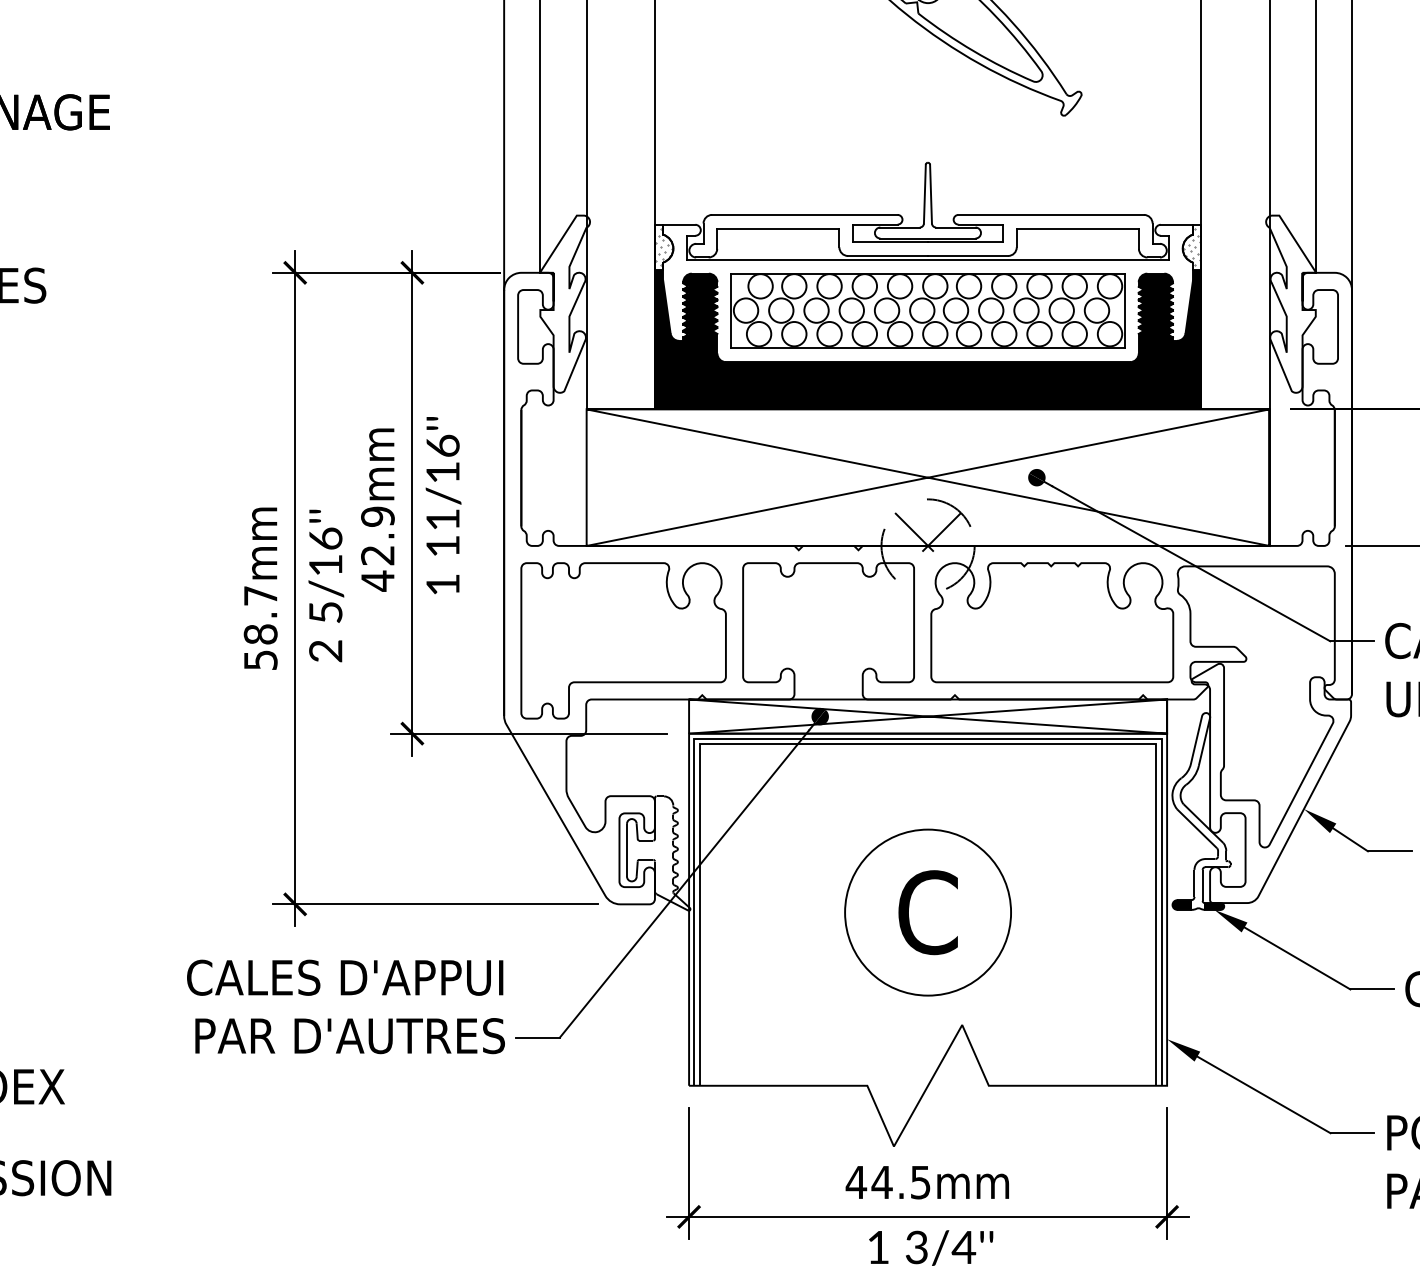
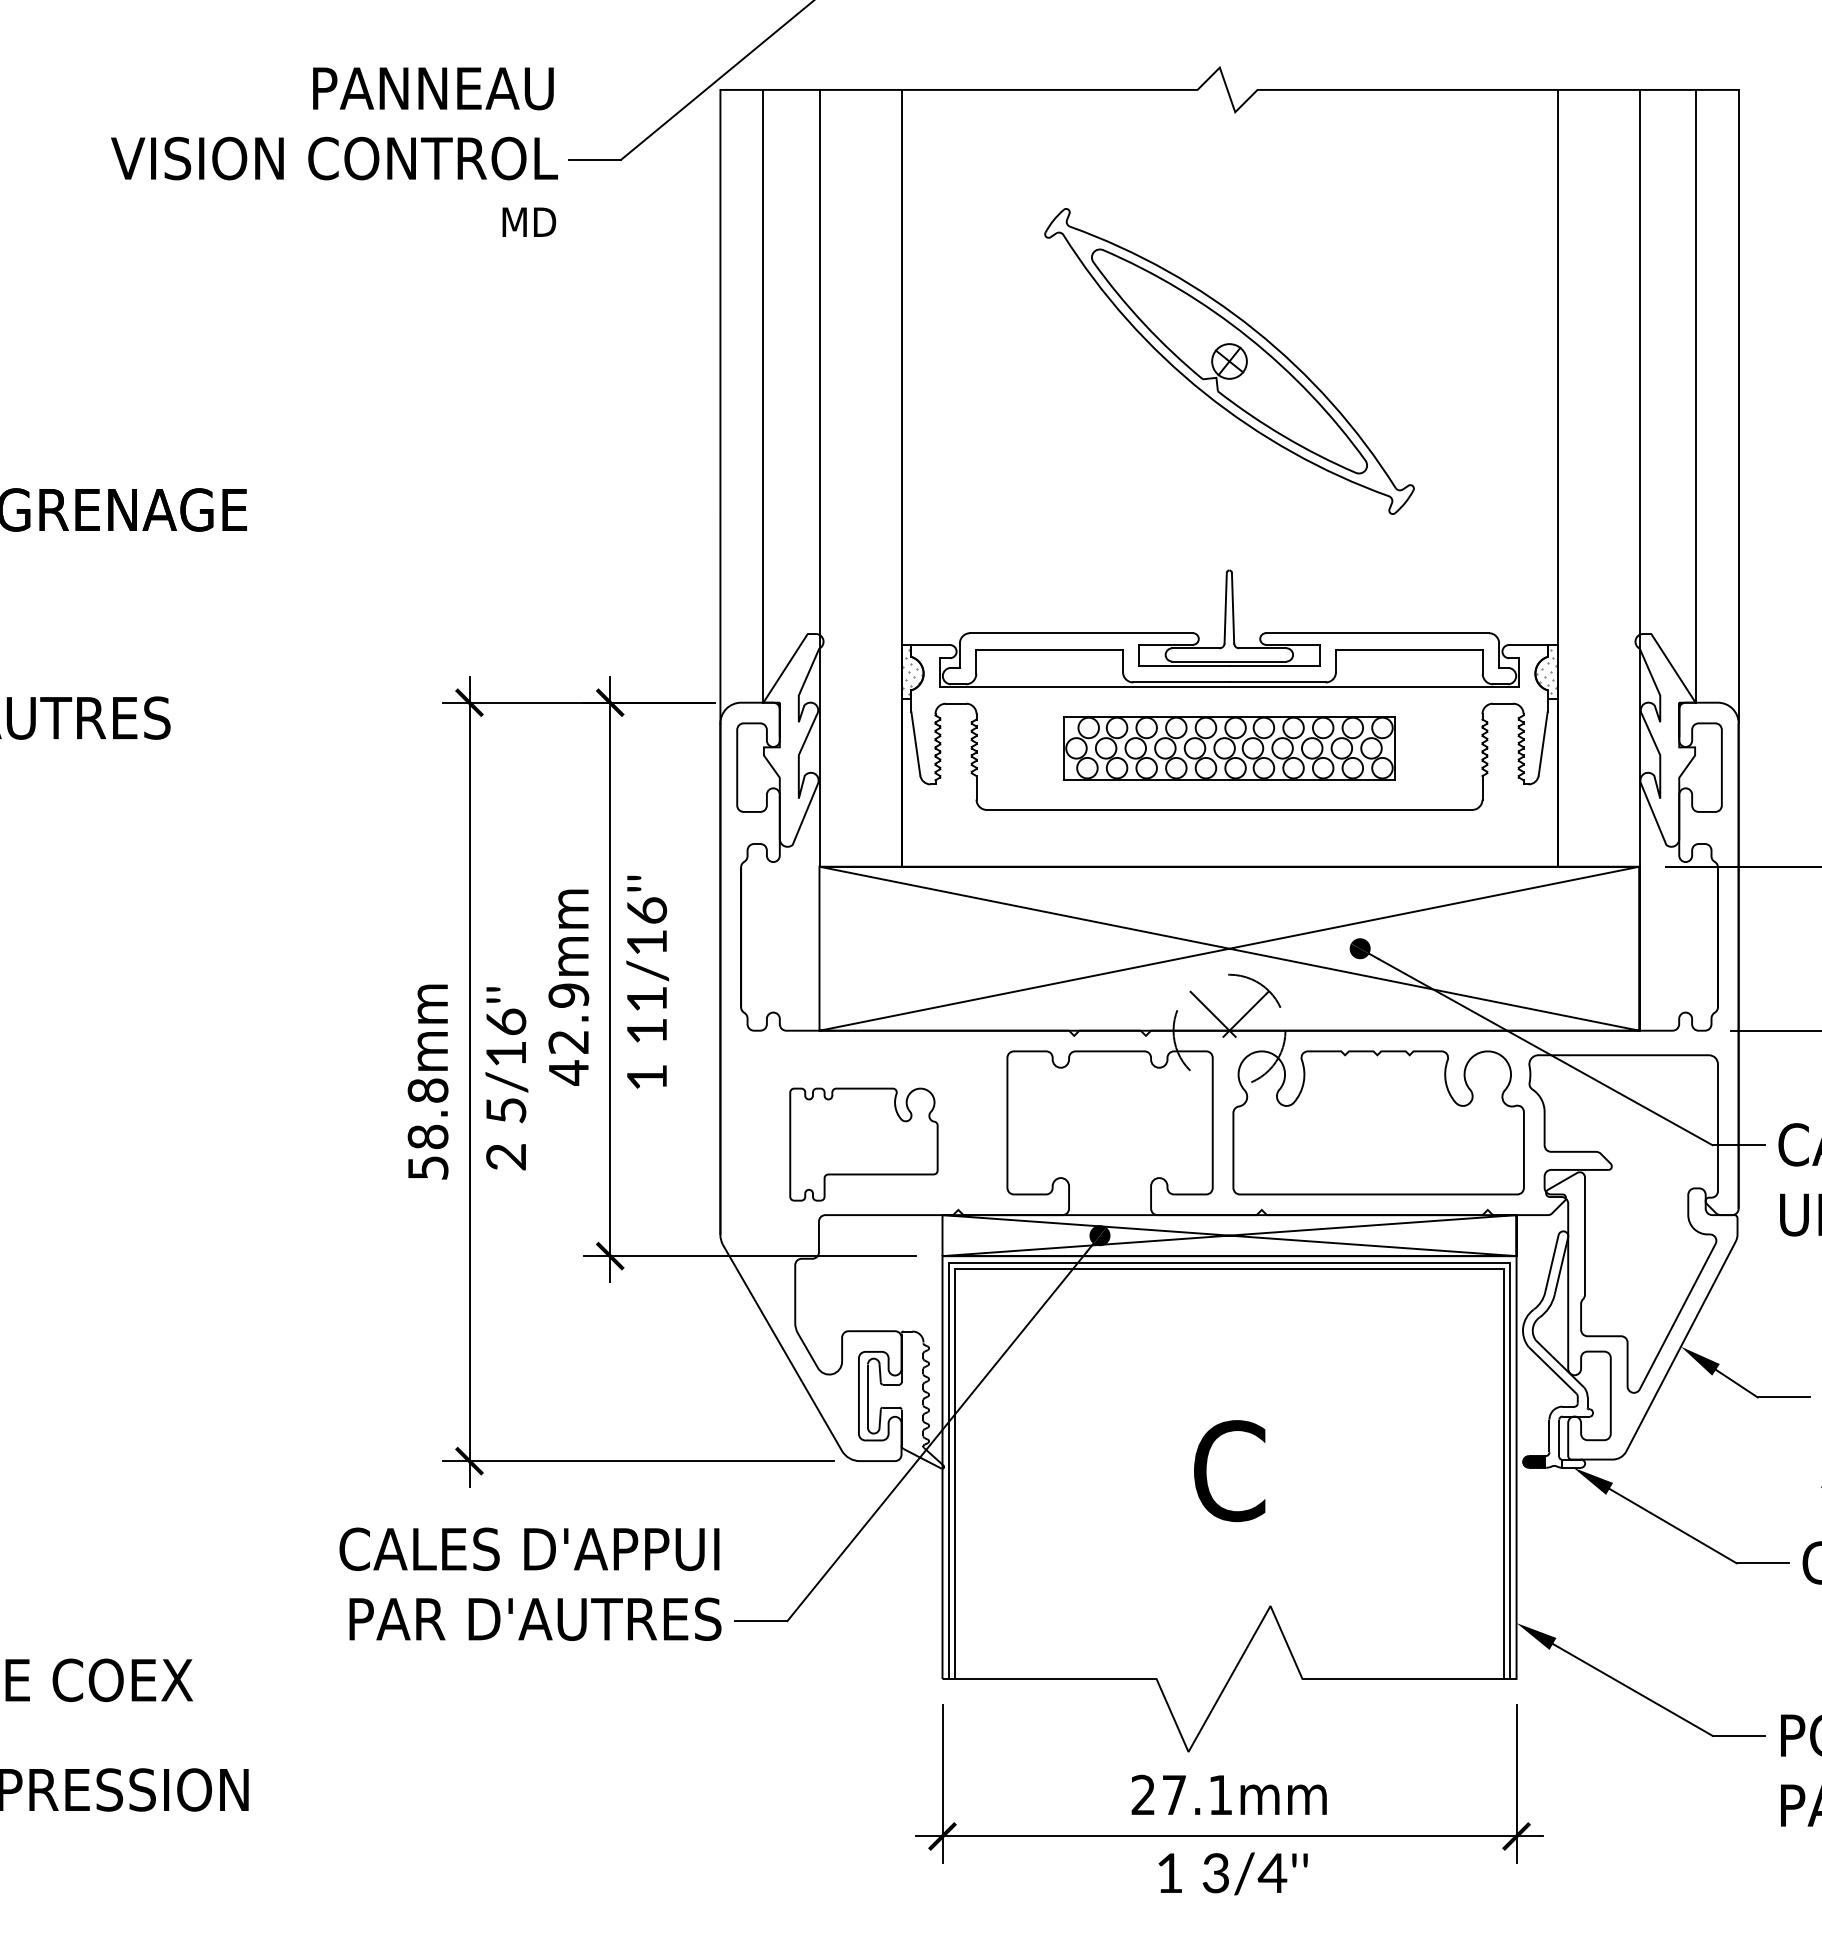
part: (928, 310) -> (1229, 748), size x0.7
fill: (928, 339) -> (1229, 782), removed
text: (260, 595) -> (427, 1090), 58.7mm -> 58.8mm
part: (623, 640) -> (863, 1144), size x0.6
fill: (1214, 906) -> (1573, 1463), removed
circle: (928, 912) -> (1229, 1470), removed
text: (887, 1181) -> (1180, 1794), 44.5mm -> 27.1mm

